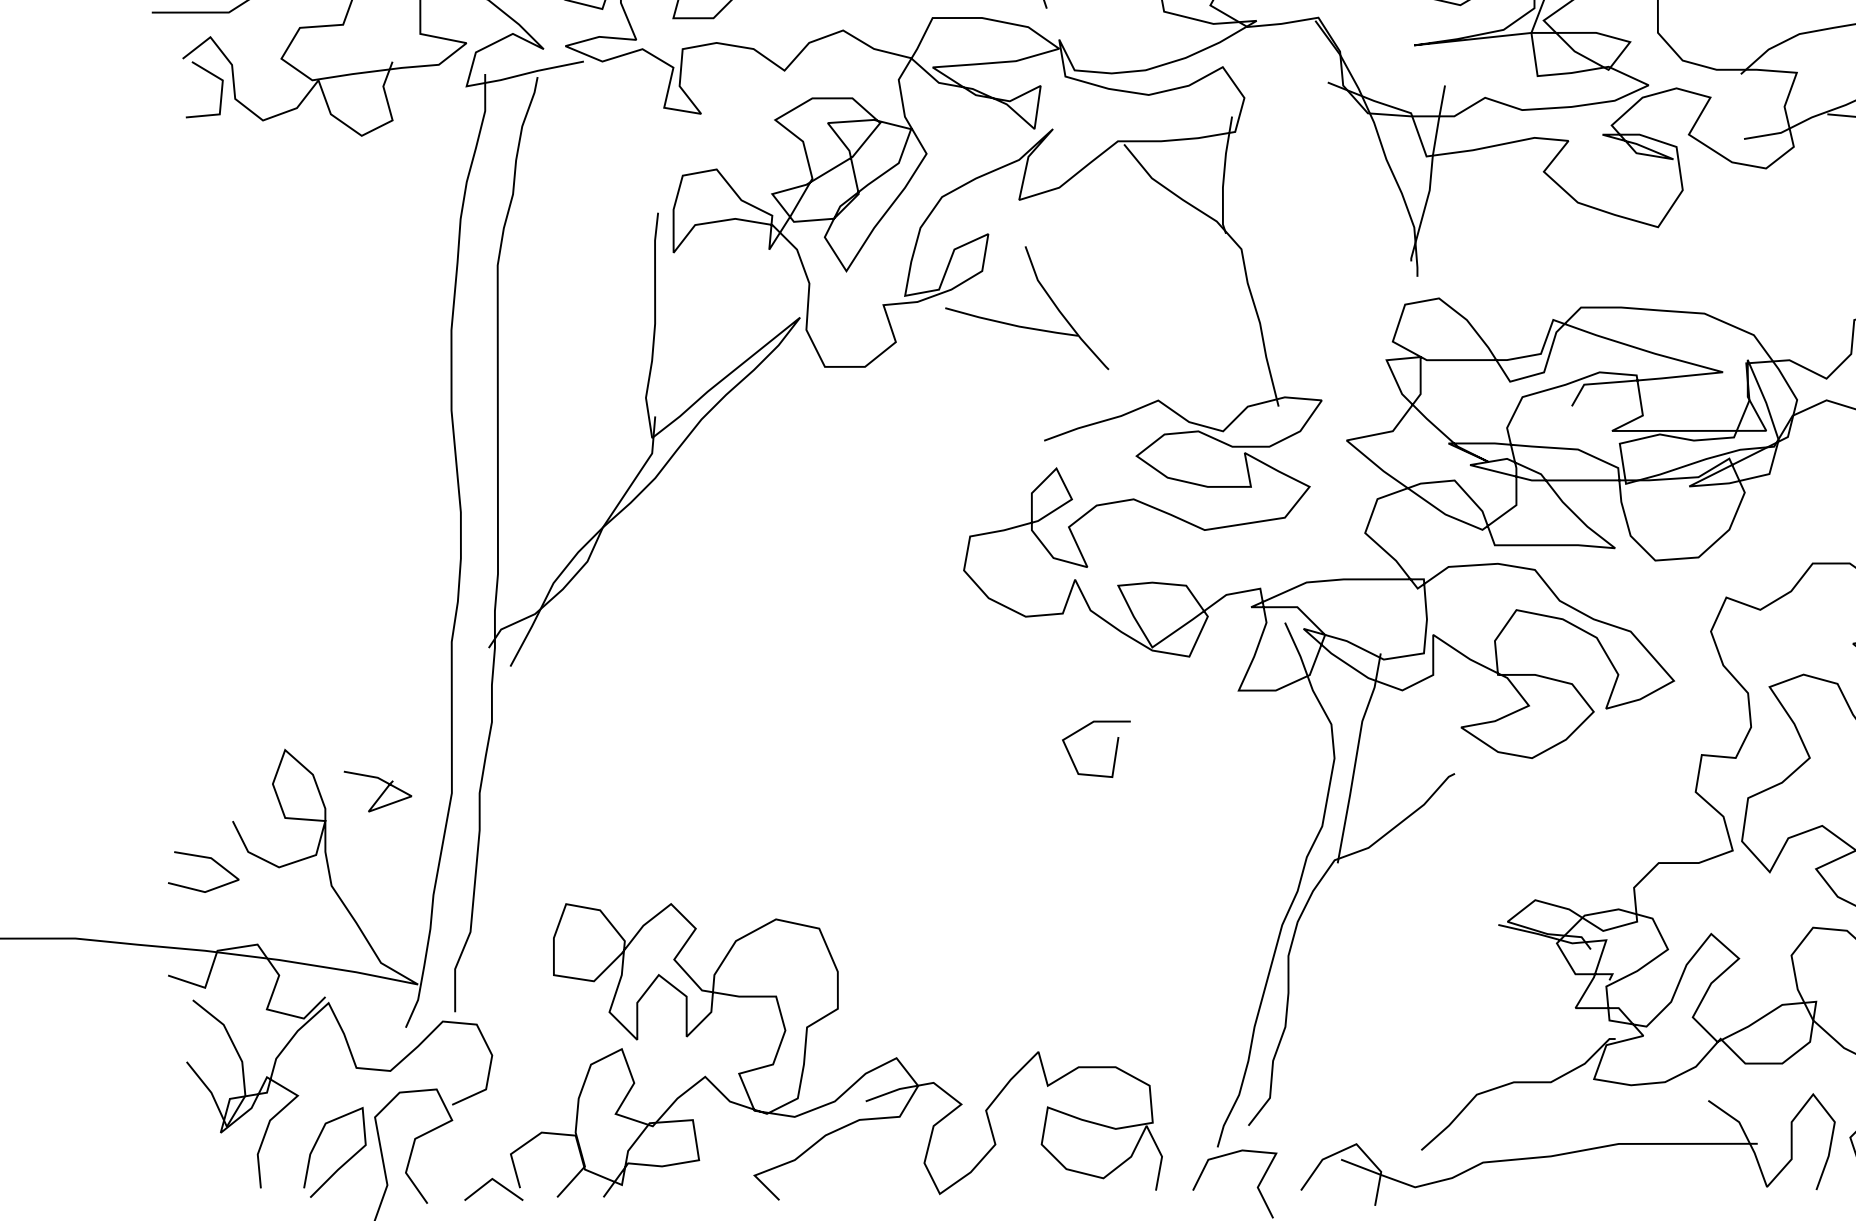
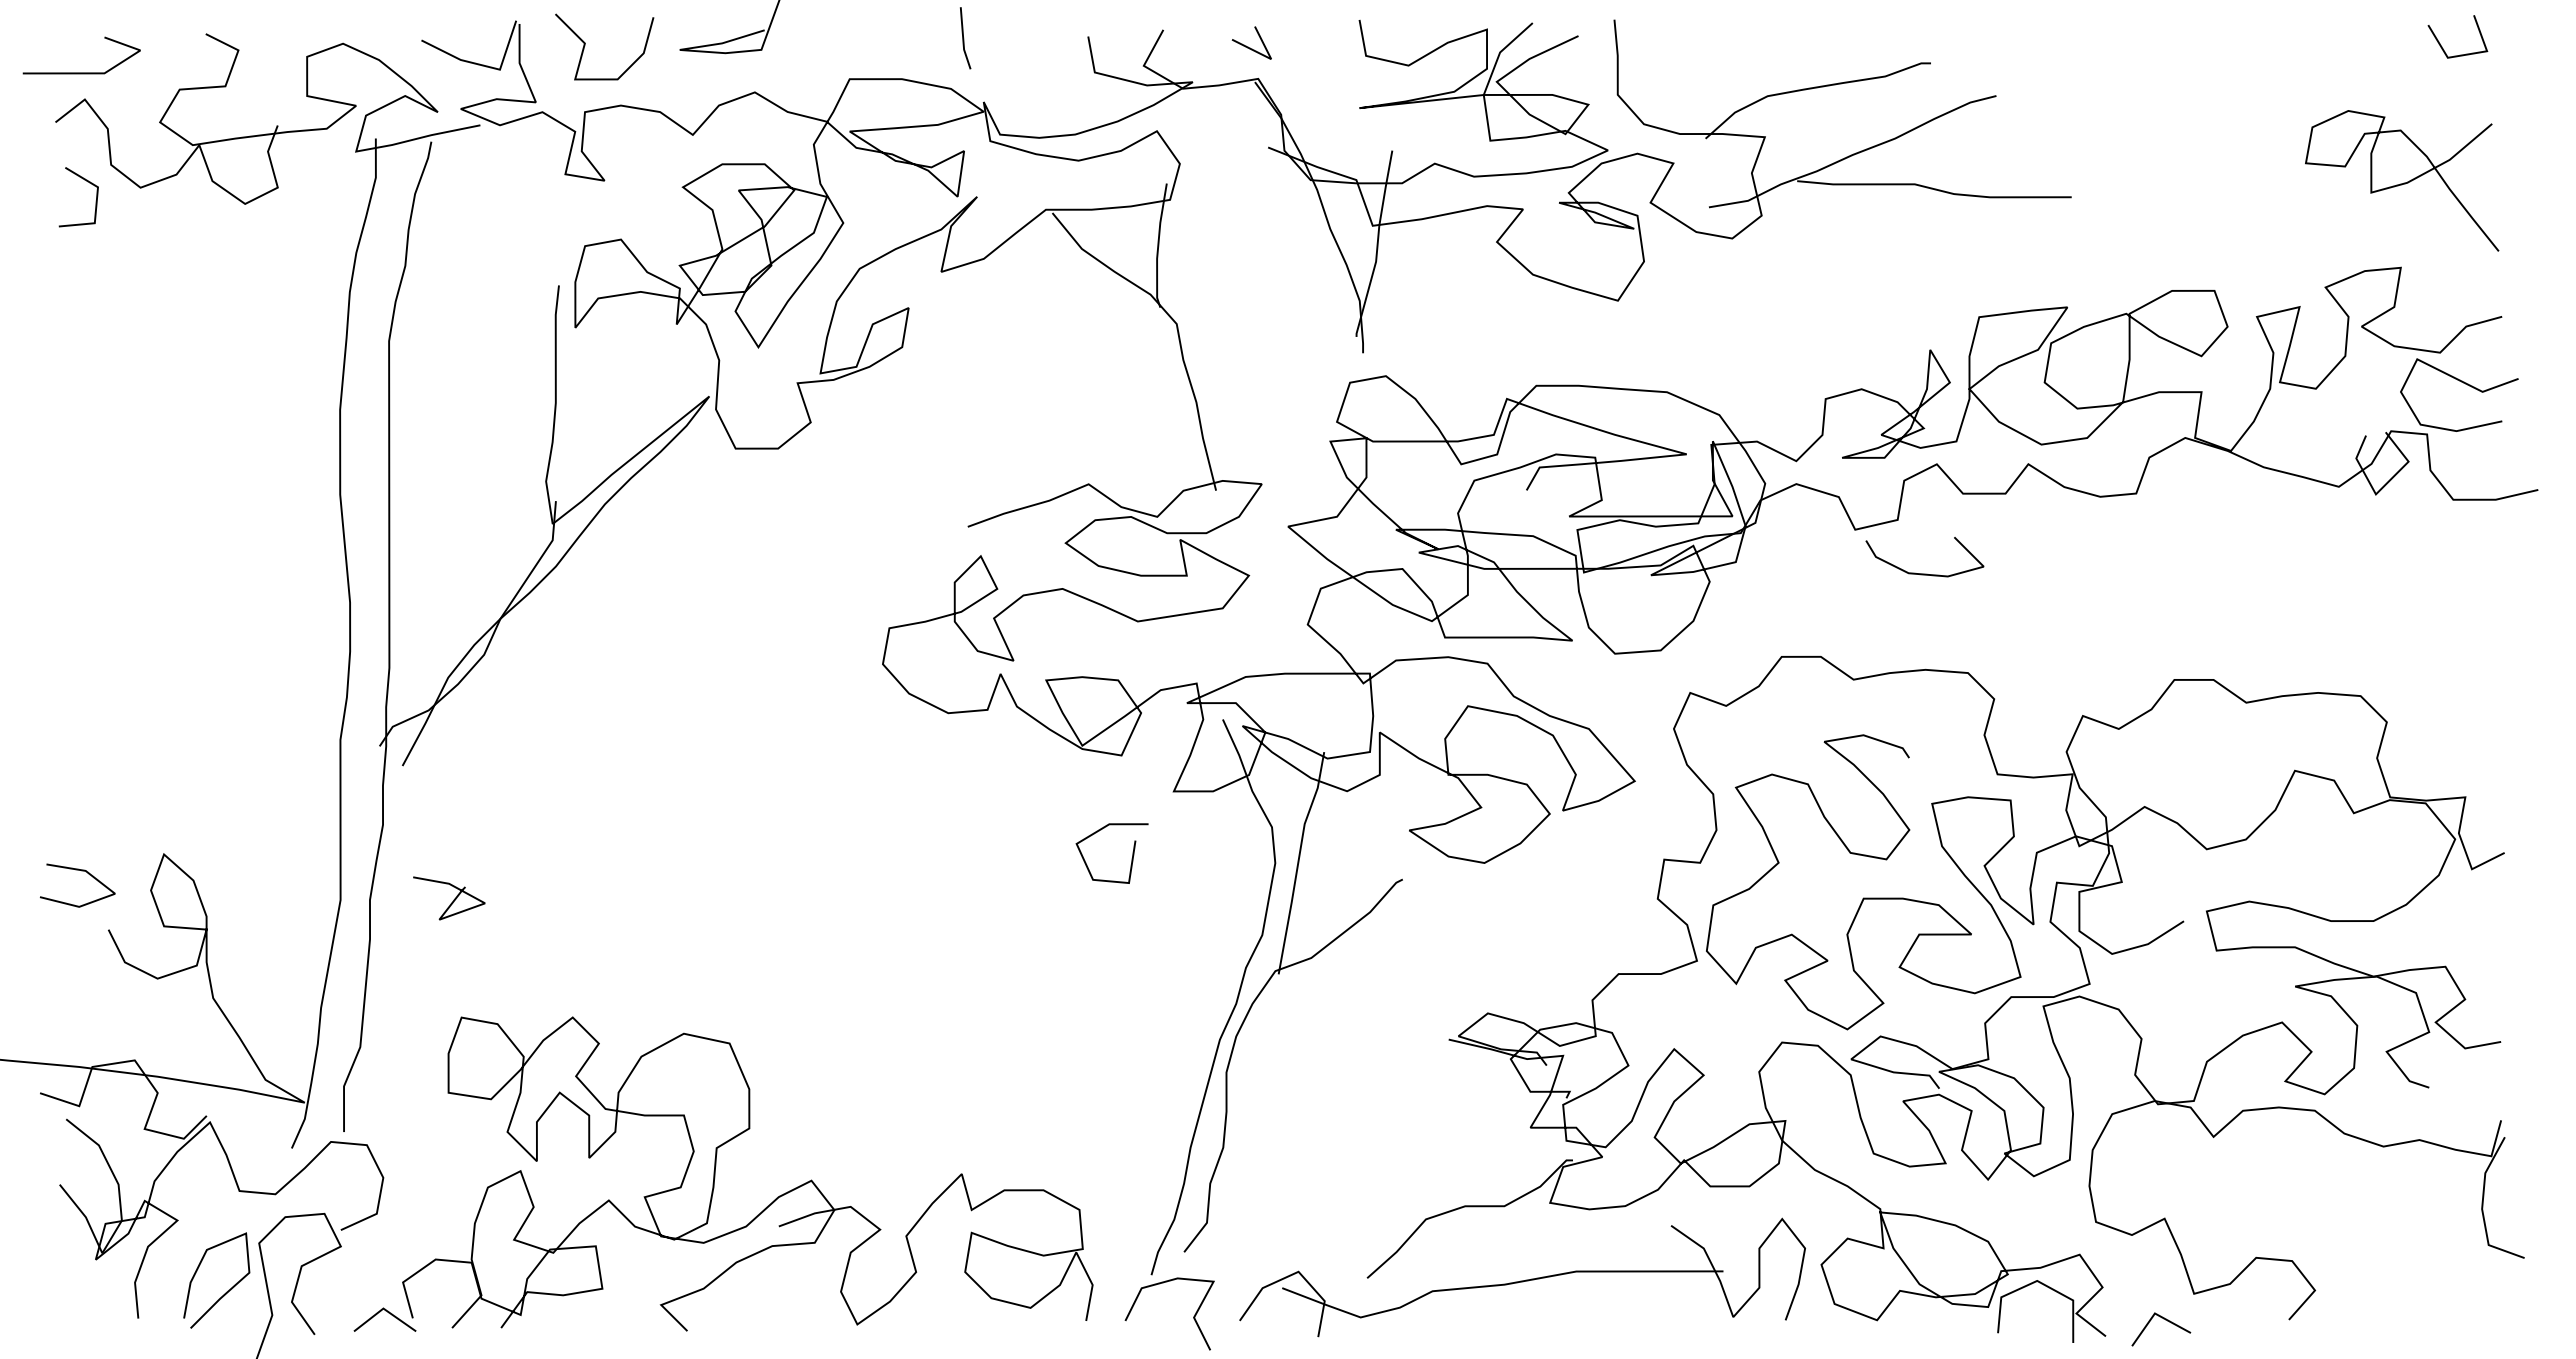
line: (220, 93) -> (95, 201), moved
part: (1024, 326) -> (946, 405), removed
curve: (1114, 753) -> (1131, 858), moved
curve: (381, 792) -> (453, 899), moved
line: (207, 858) -> (81, 871), moved

